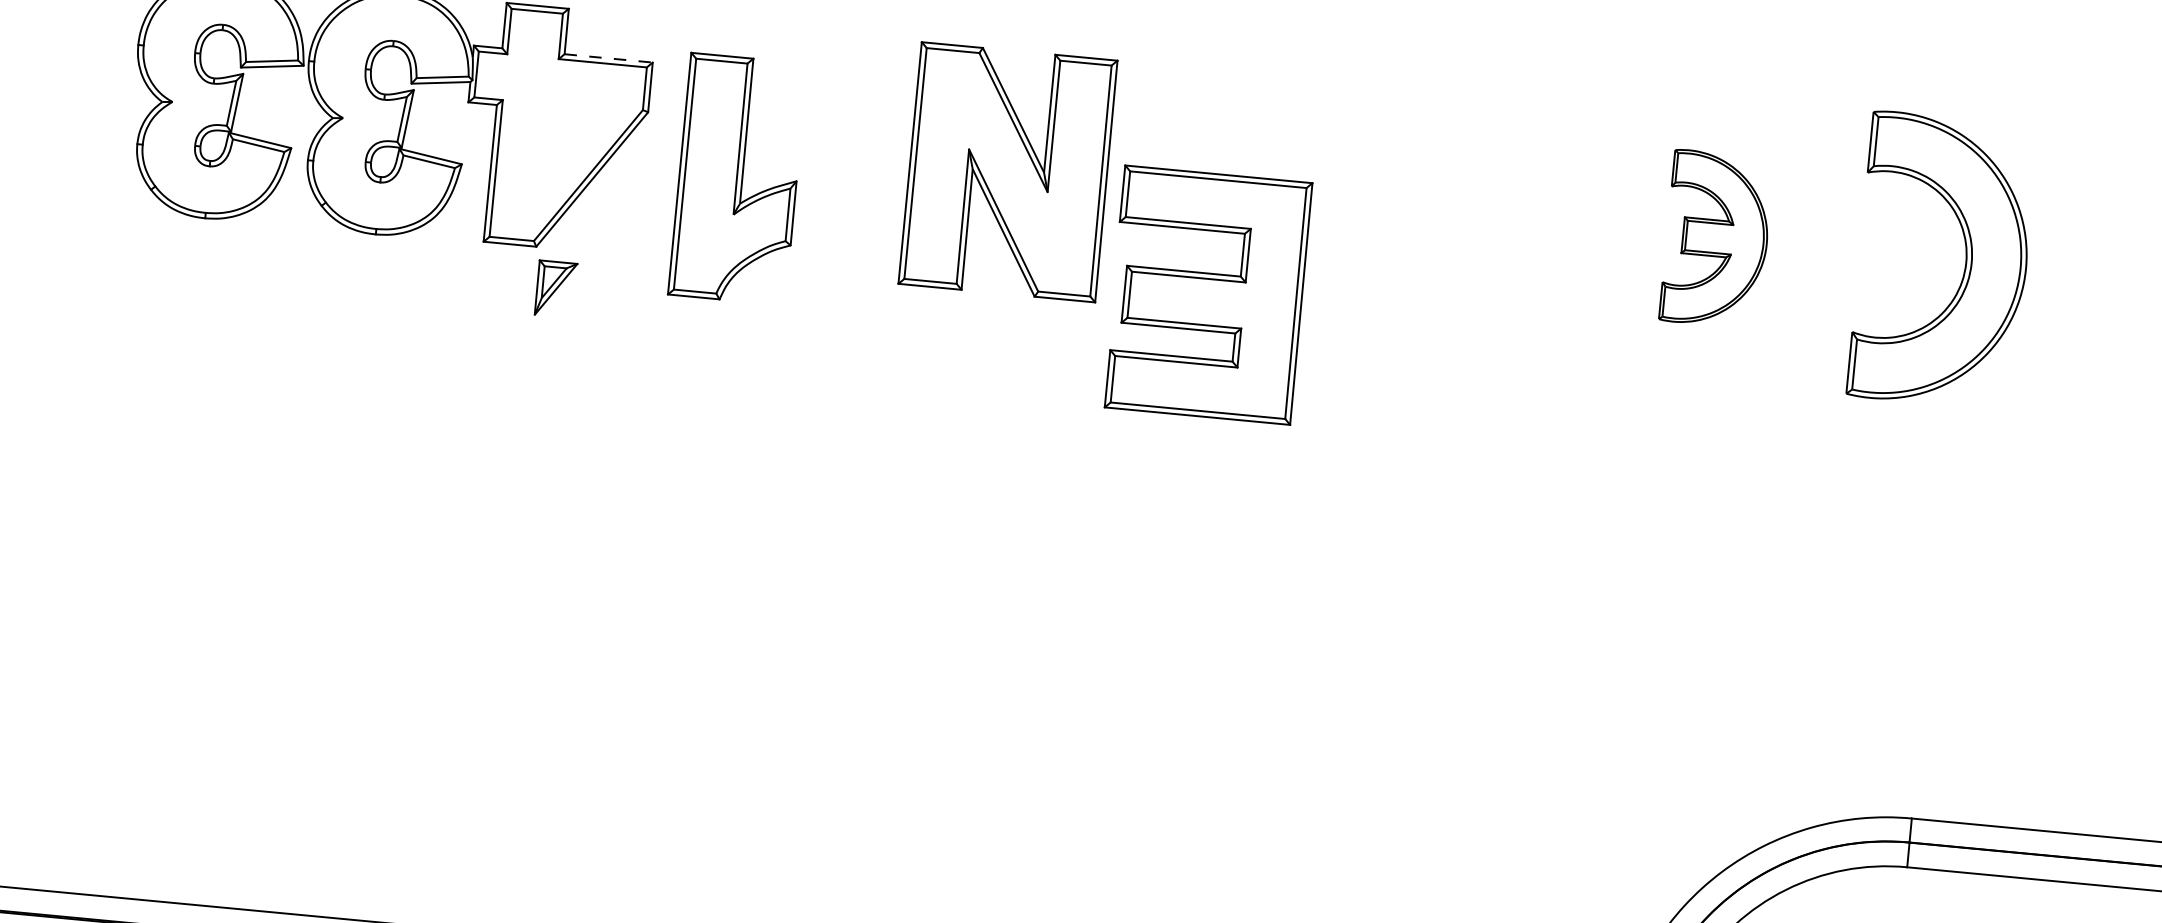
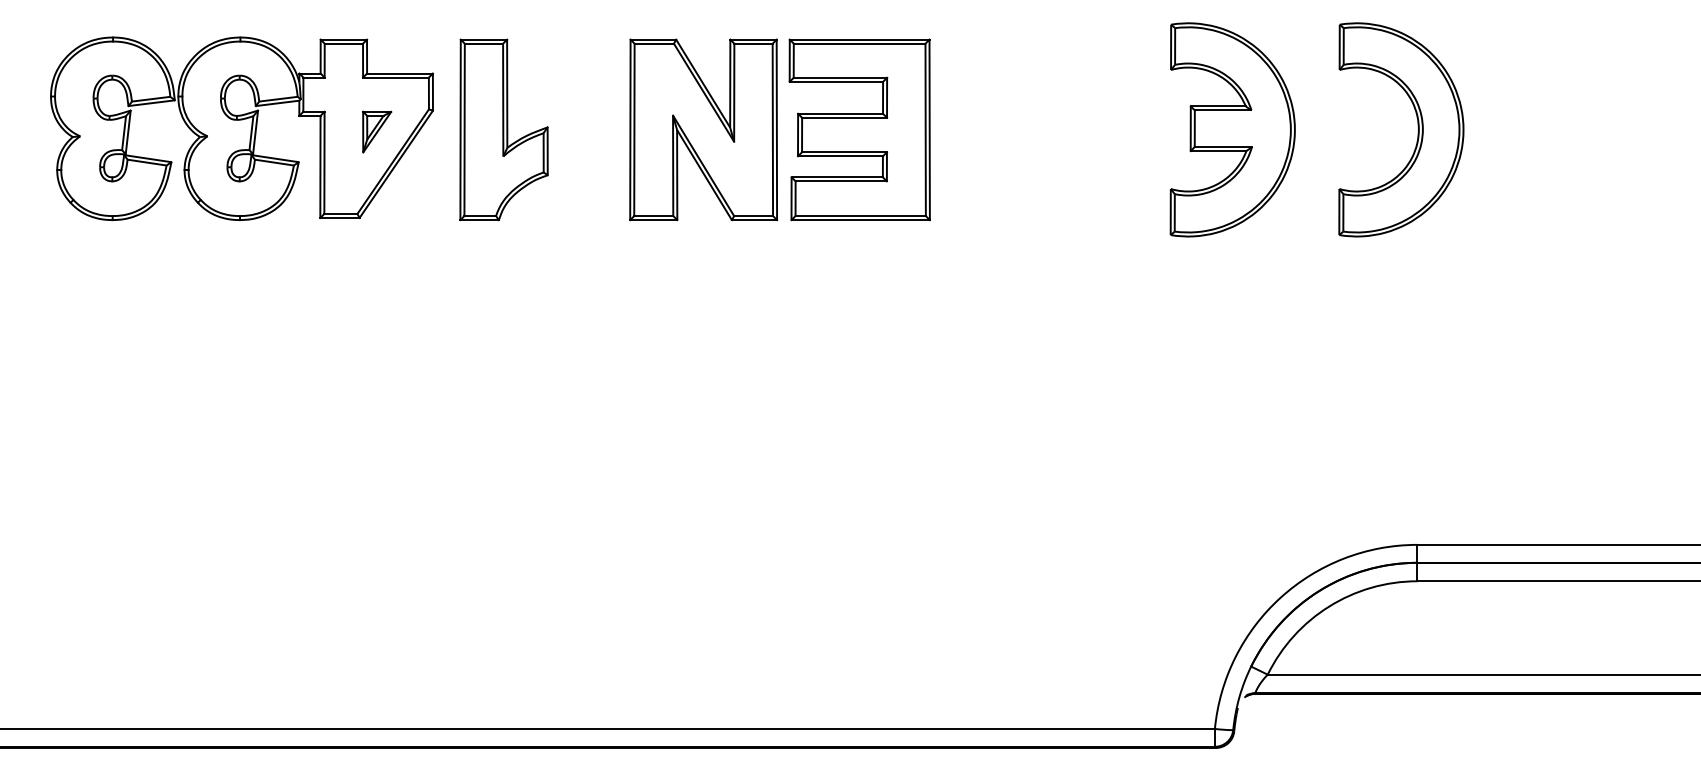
line: (609, 58) -> (400, 73), dashed -> solid
part: (737, 178) -> (503, 129), moved
part: (1716, 238) -> (1232, 129), size x1.67
part: (556, 288) -> (377, 131), moved
part: (1207, 294) -> (859, 129), moved

